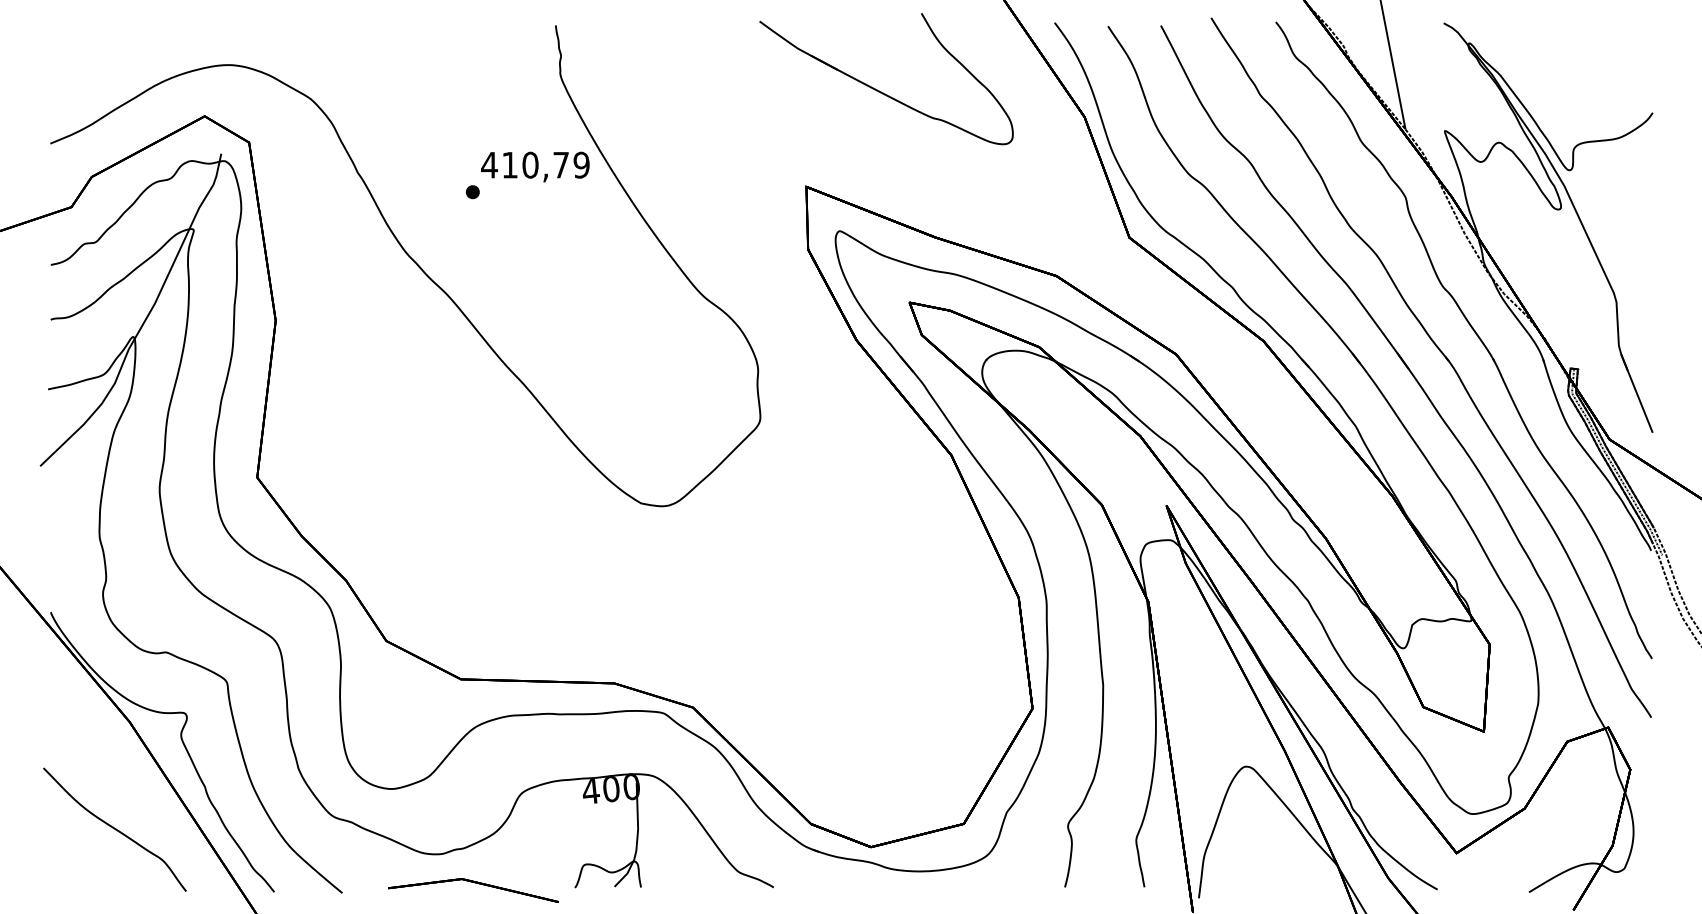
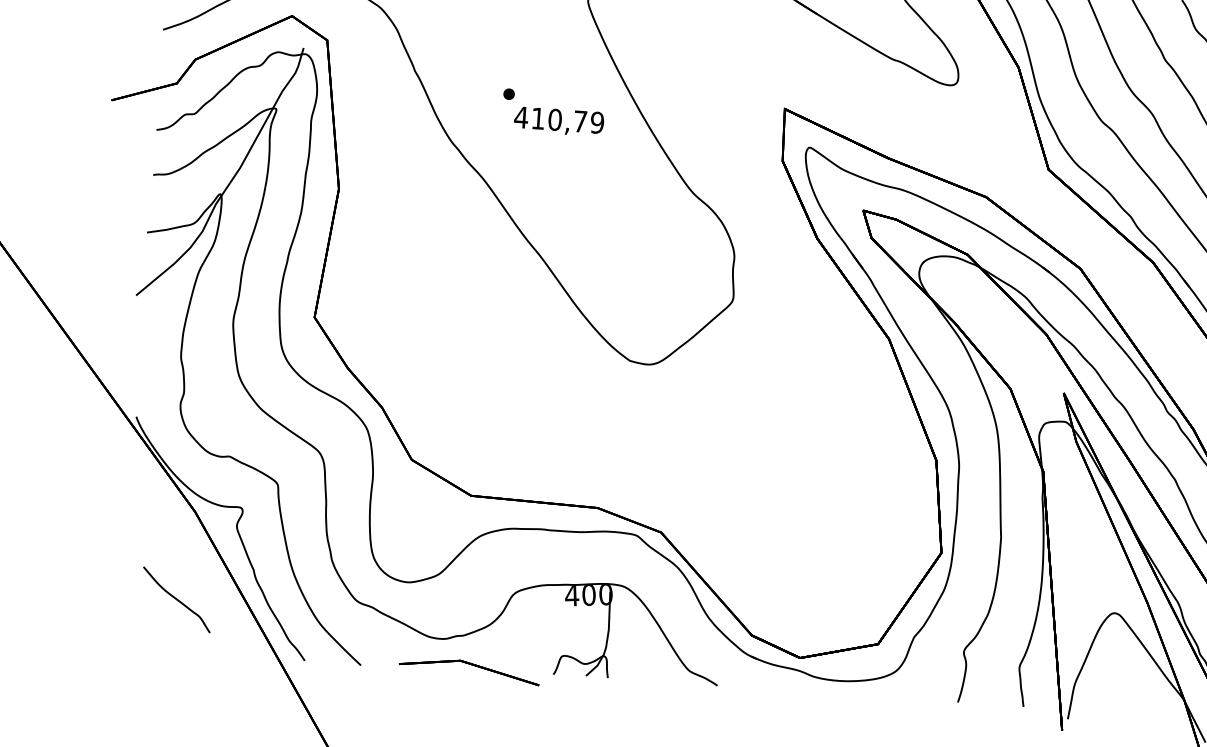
text: (535, 166) -> (559, 121), moved
part: (114, 829) -> (176, 599), size x0.6

